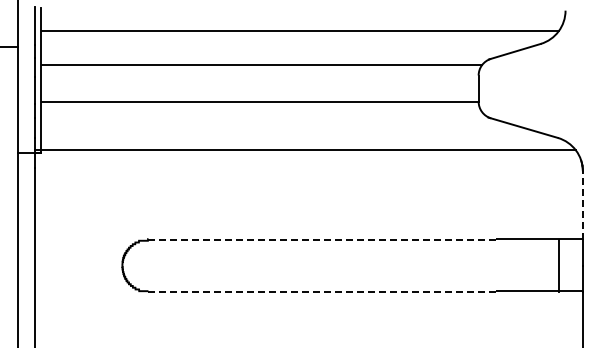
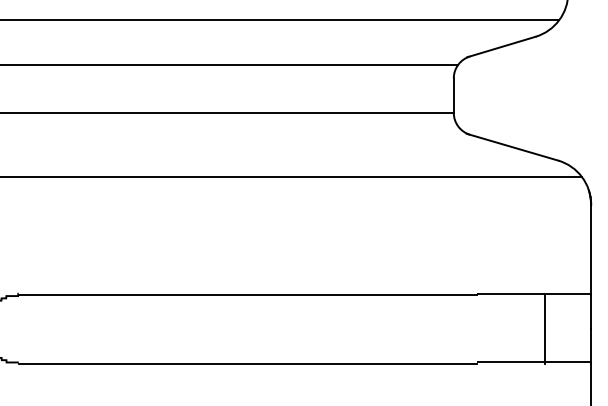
line: (582, 205) -> (590, 249), dashed -> solid
line: (322, 239) -> (248, 294), dashed -> solid
line: (559, 265) -> (545, 328), moved
line: (322, 292) -> (248, 364), dashed -> solid

